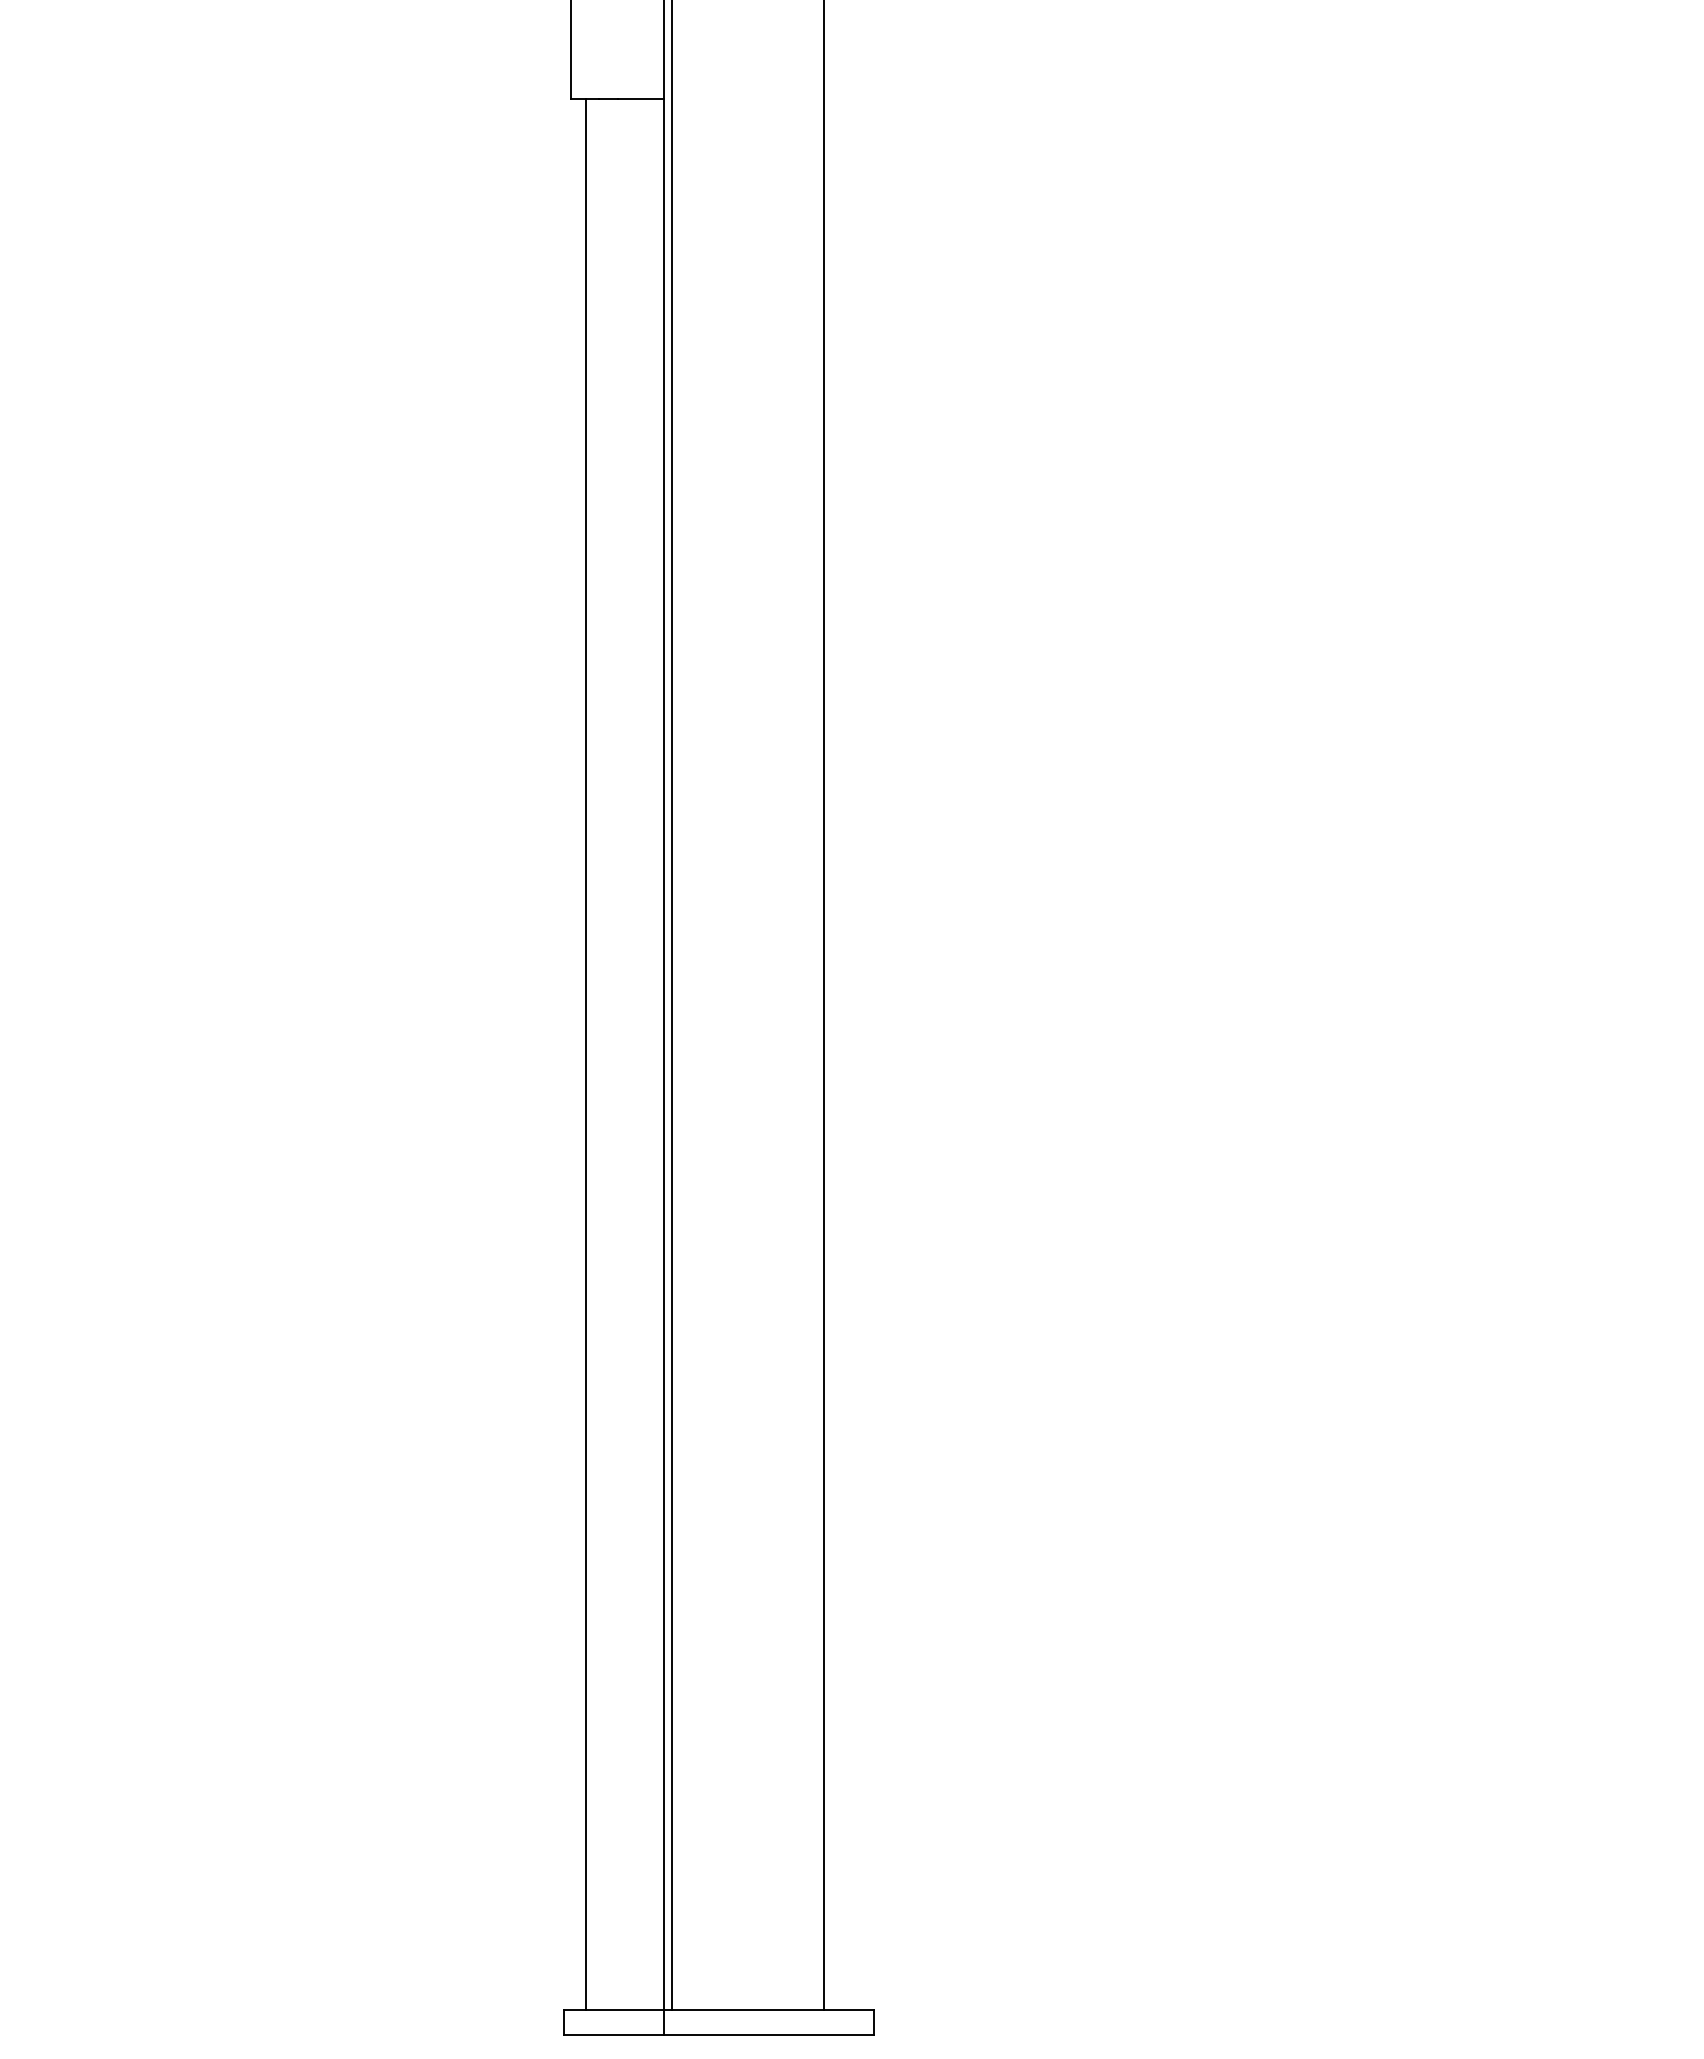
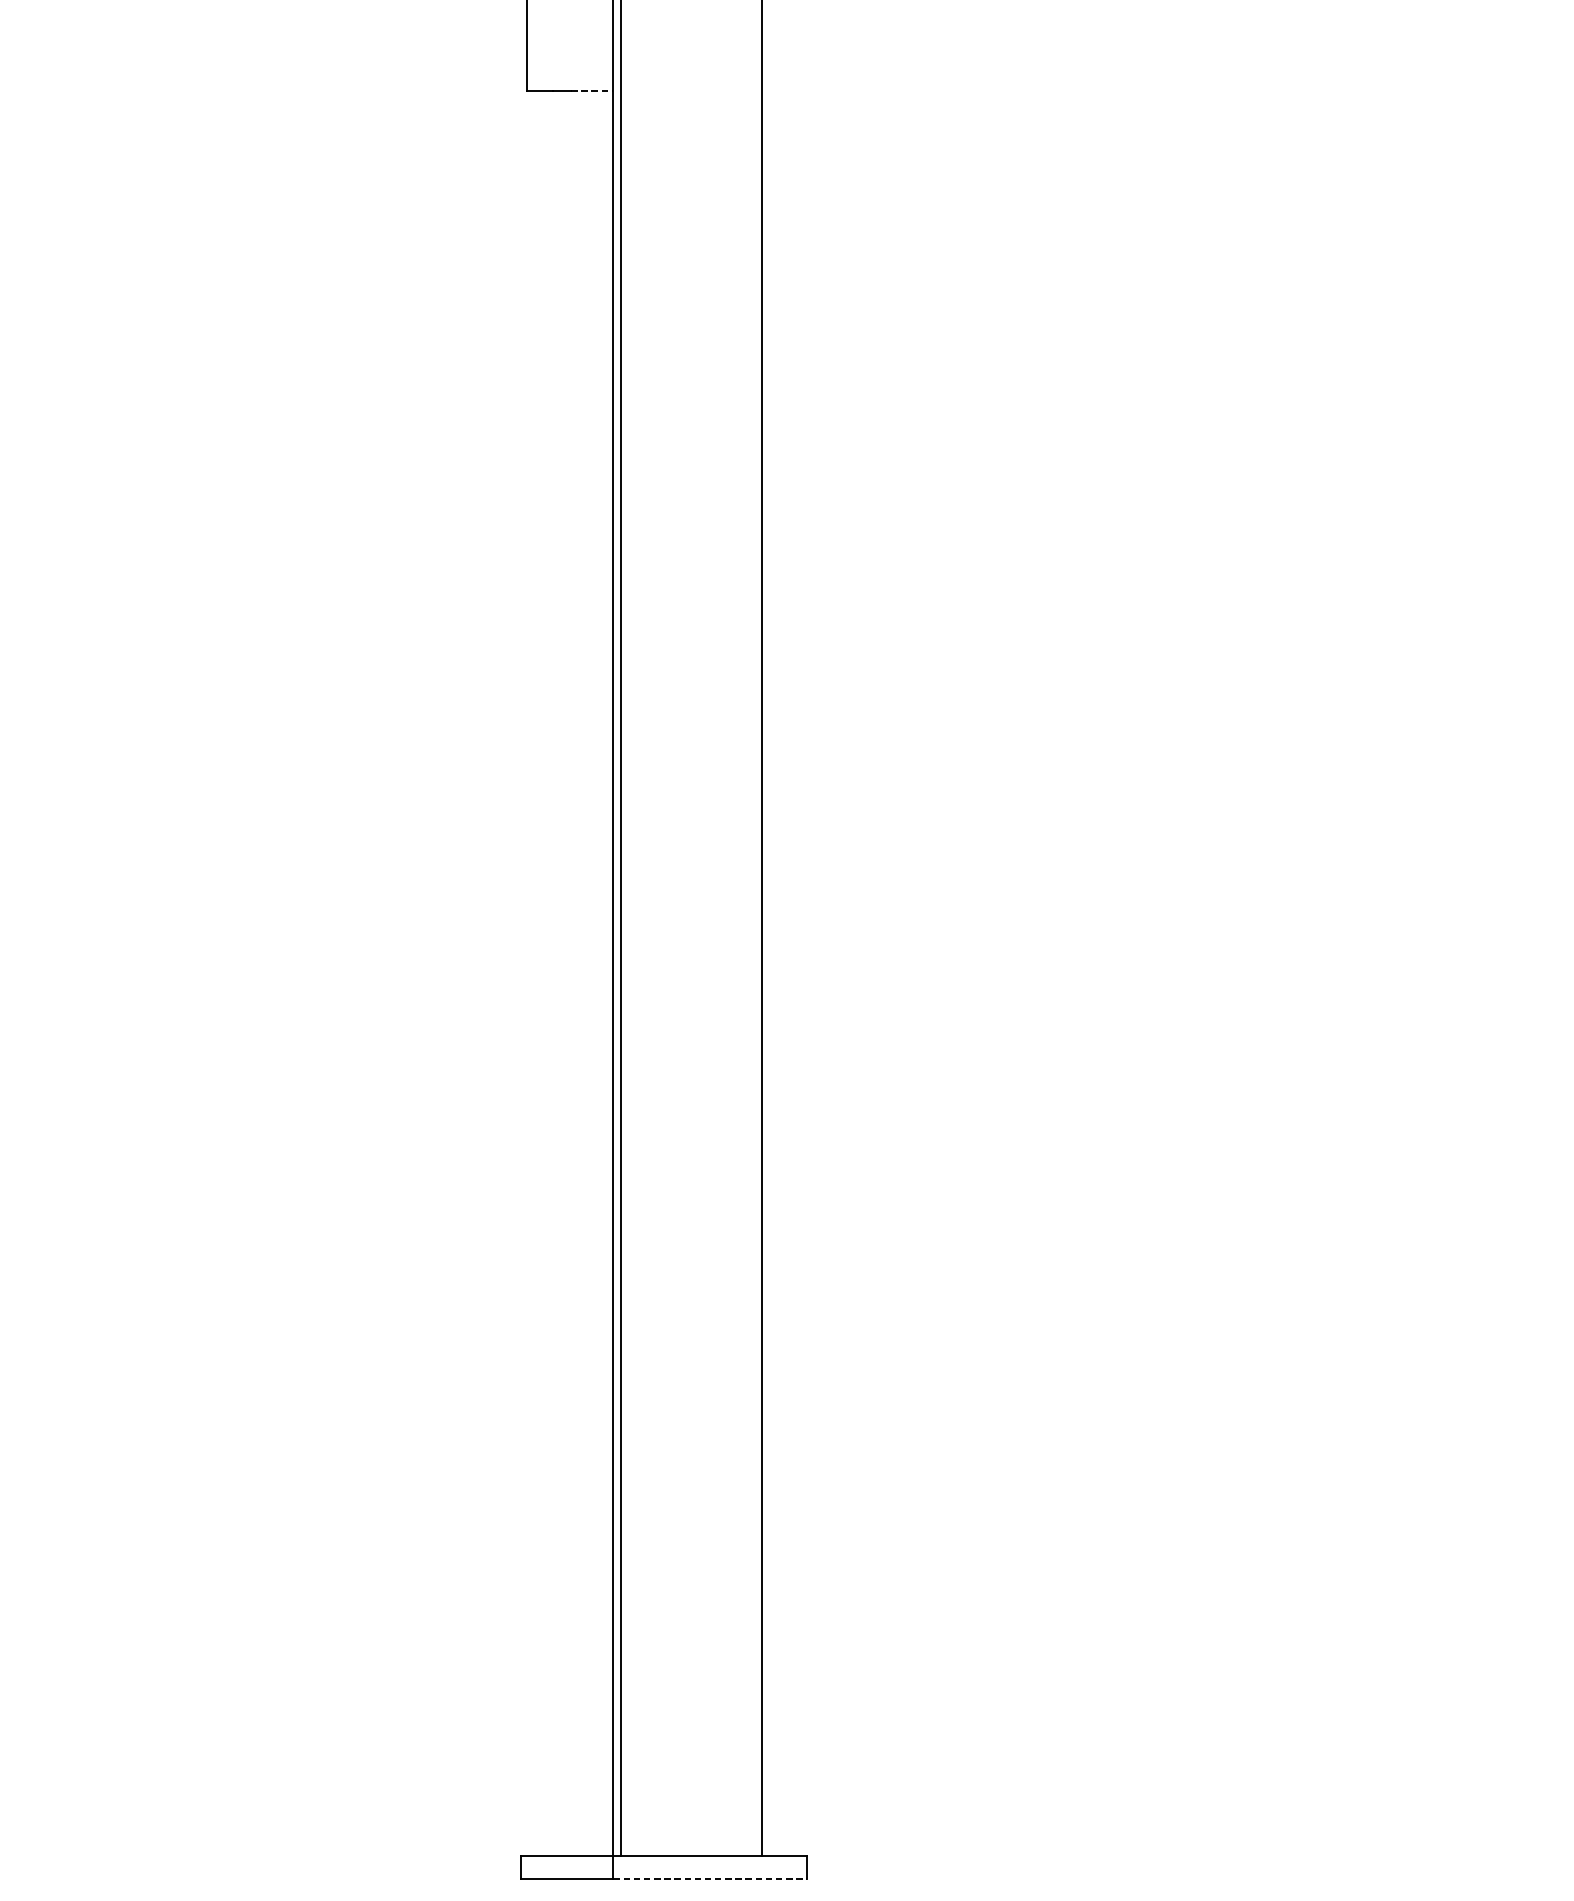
line: (640, 98) -> (591, 90), solid -> dashed
line: (586, 1053) -> (541, 972), removed
line: (768, 2035) -> (709, 1879), solid -> dashed

